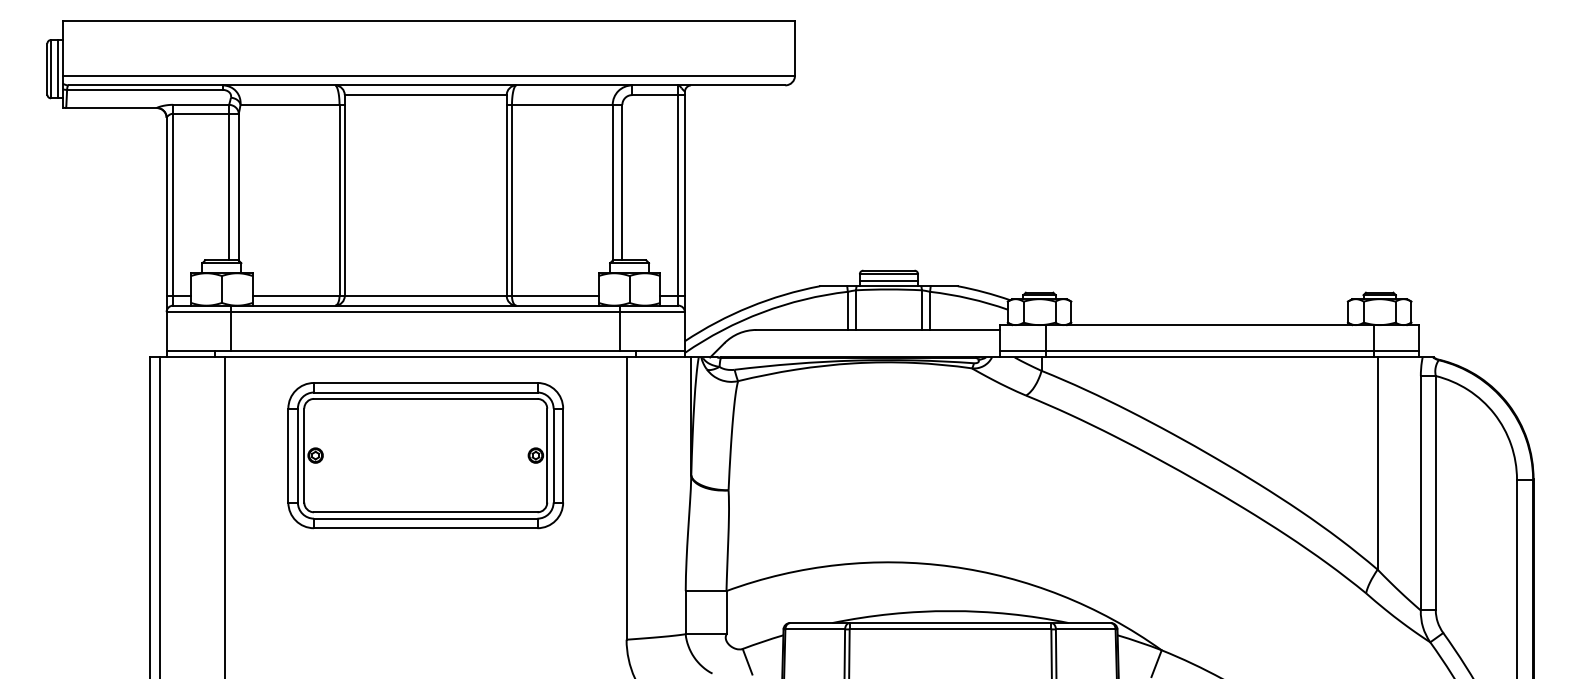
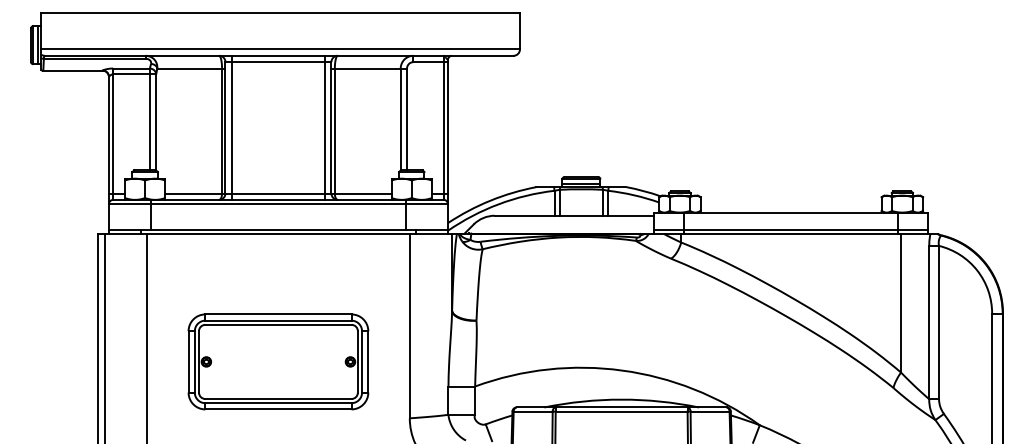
line: (353, 195) -> (231, 127), added
line: (497, 195) -> (325, 127), added
part: (425, 454) -> (278, 361), moved

